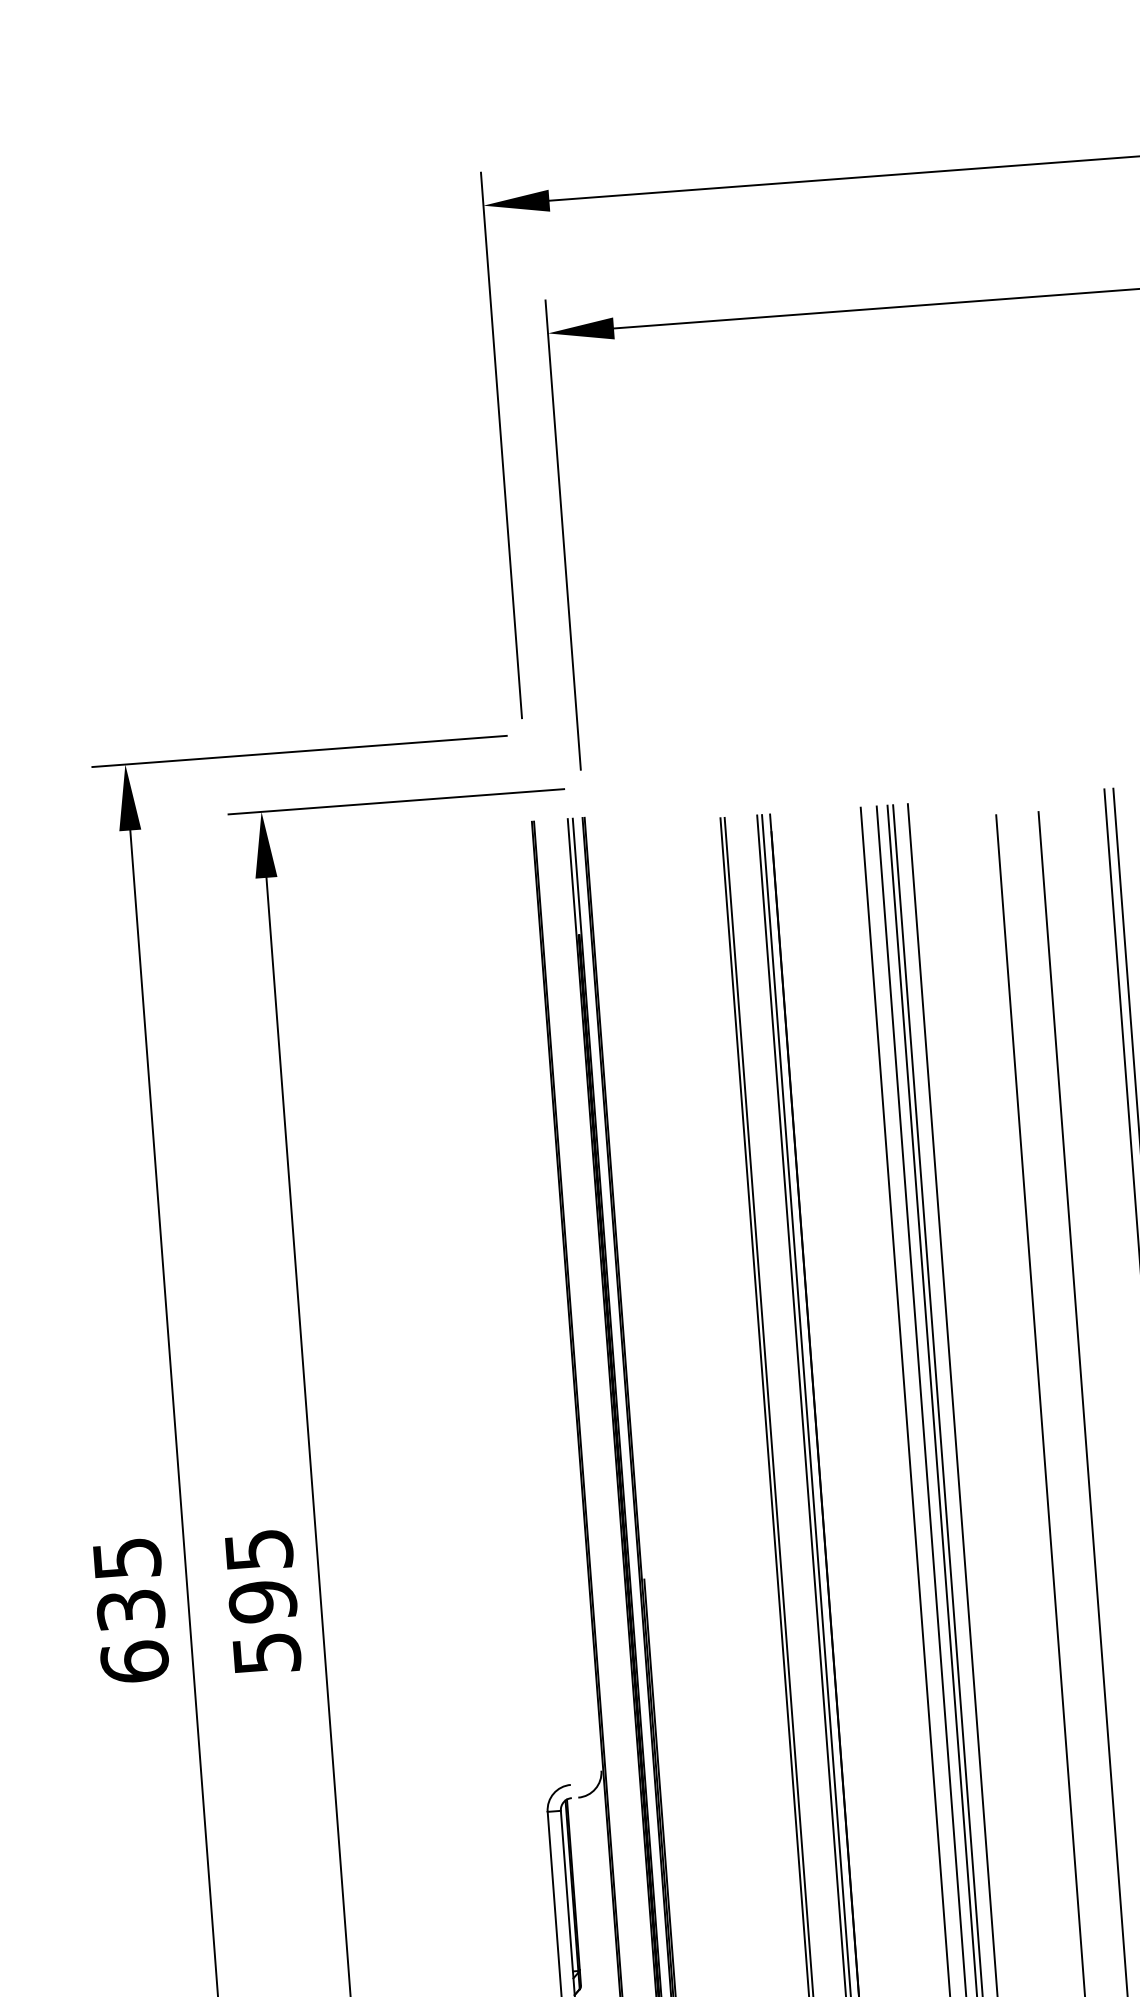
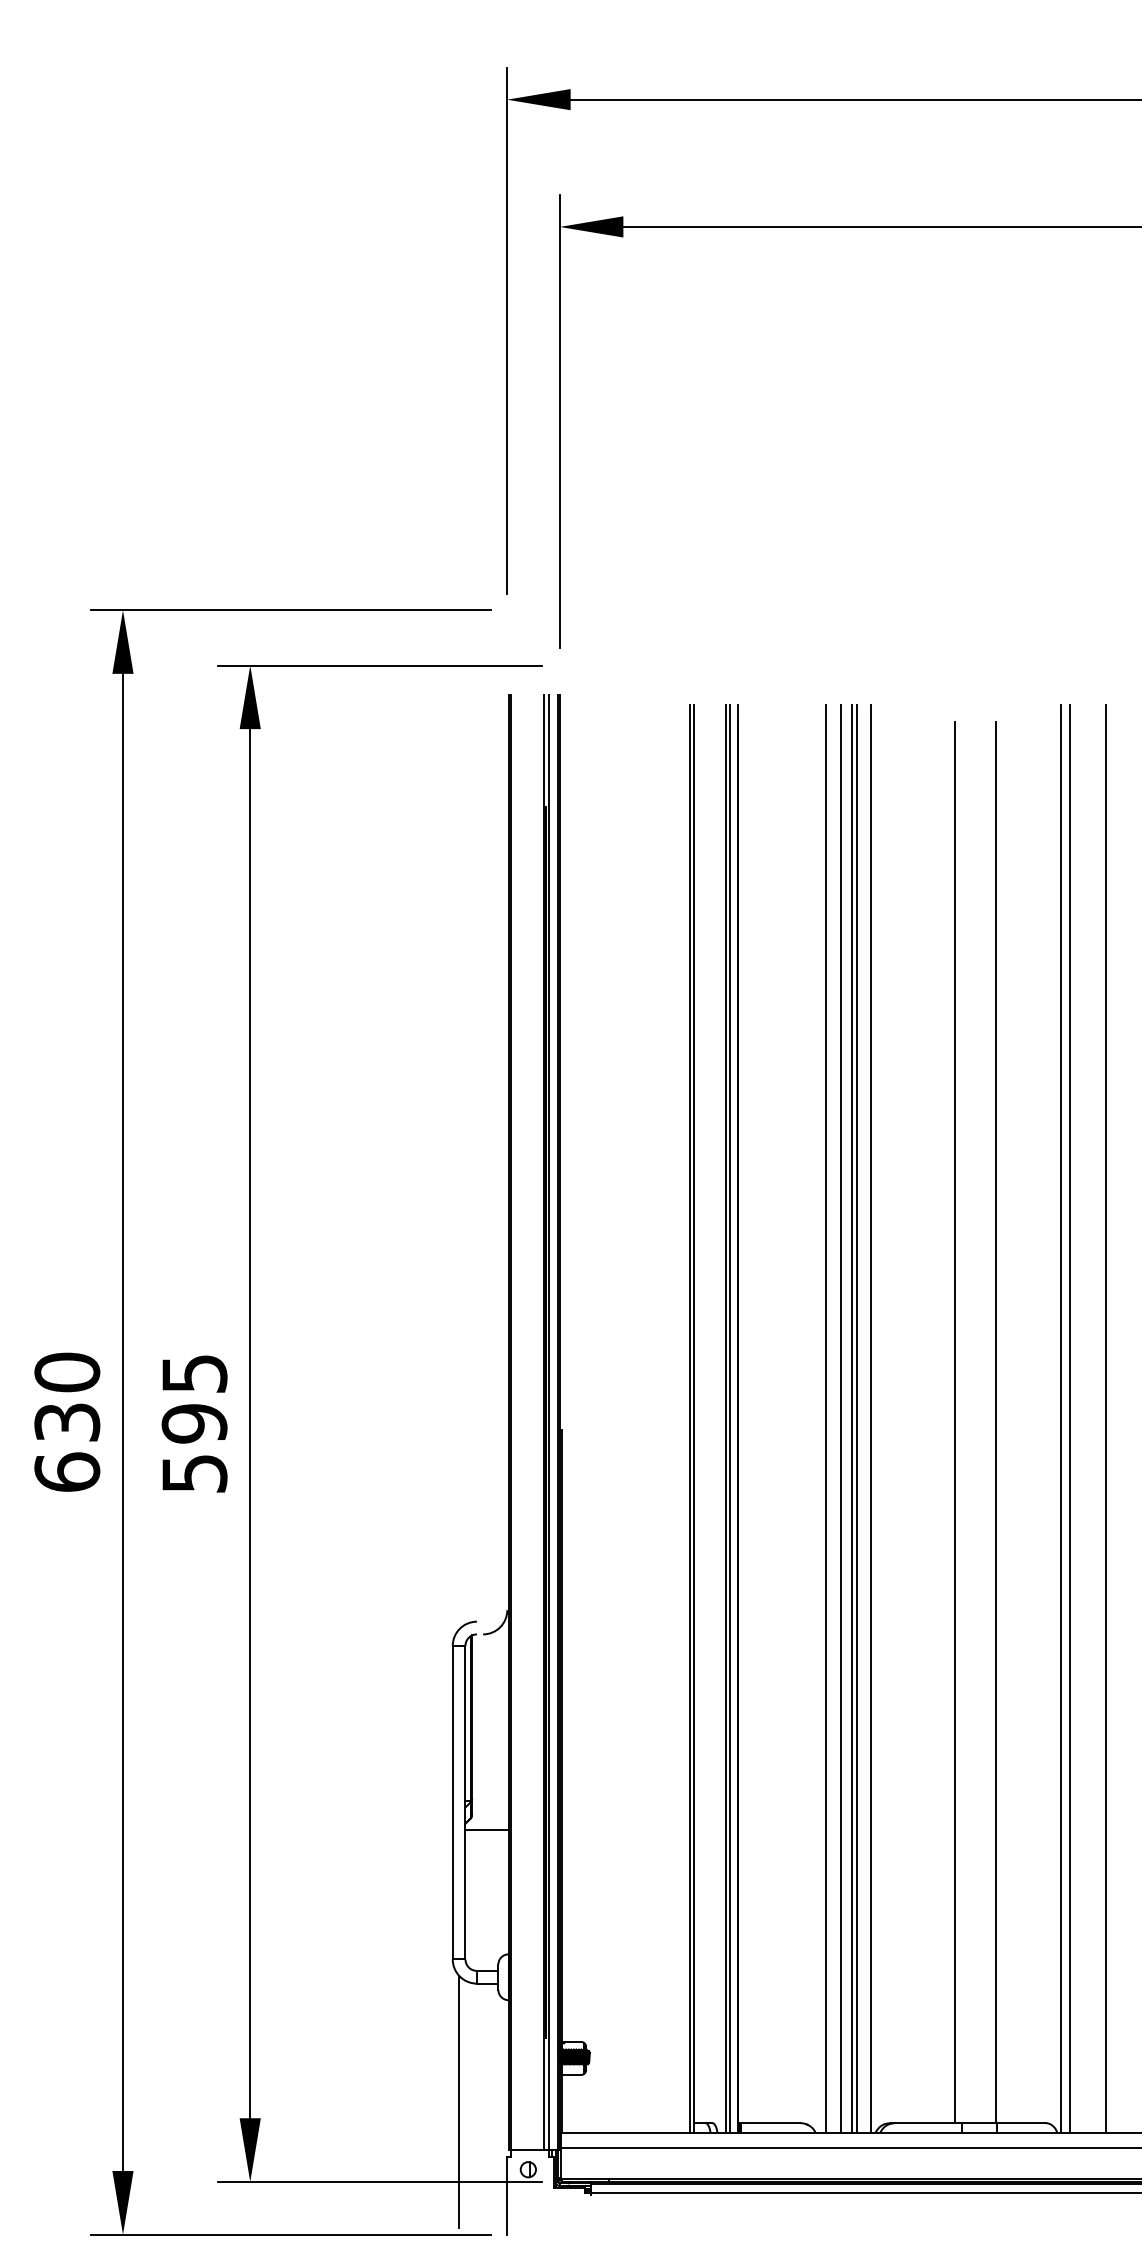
text: (127, 1558) -> (67, 1372), 635 -> 630

